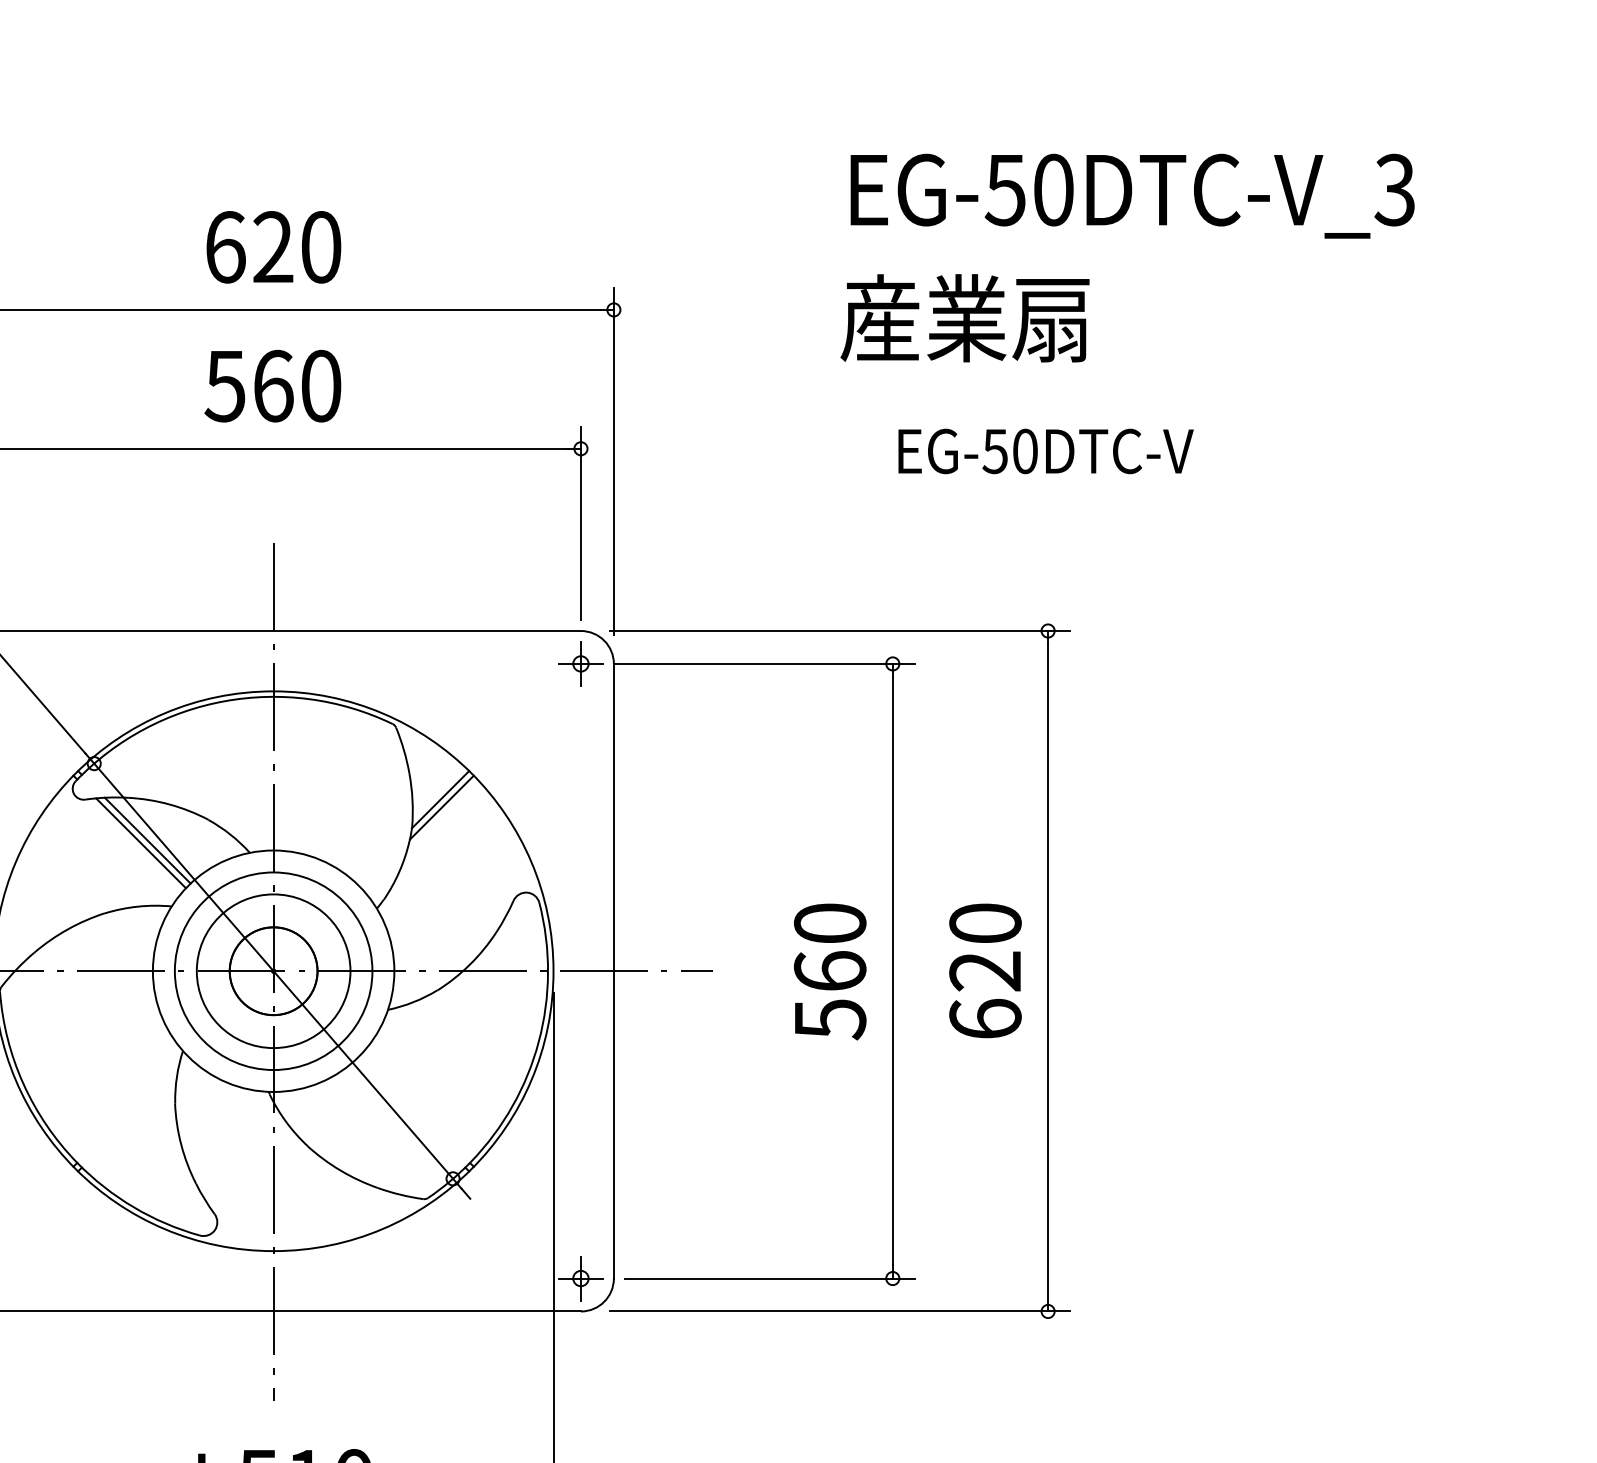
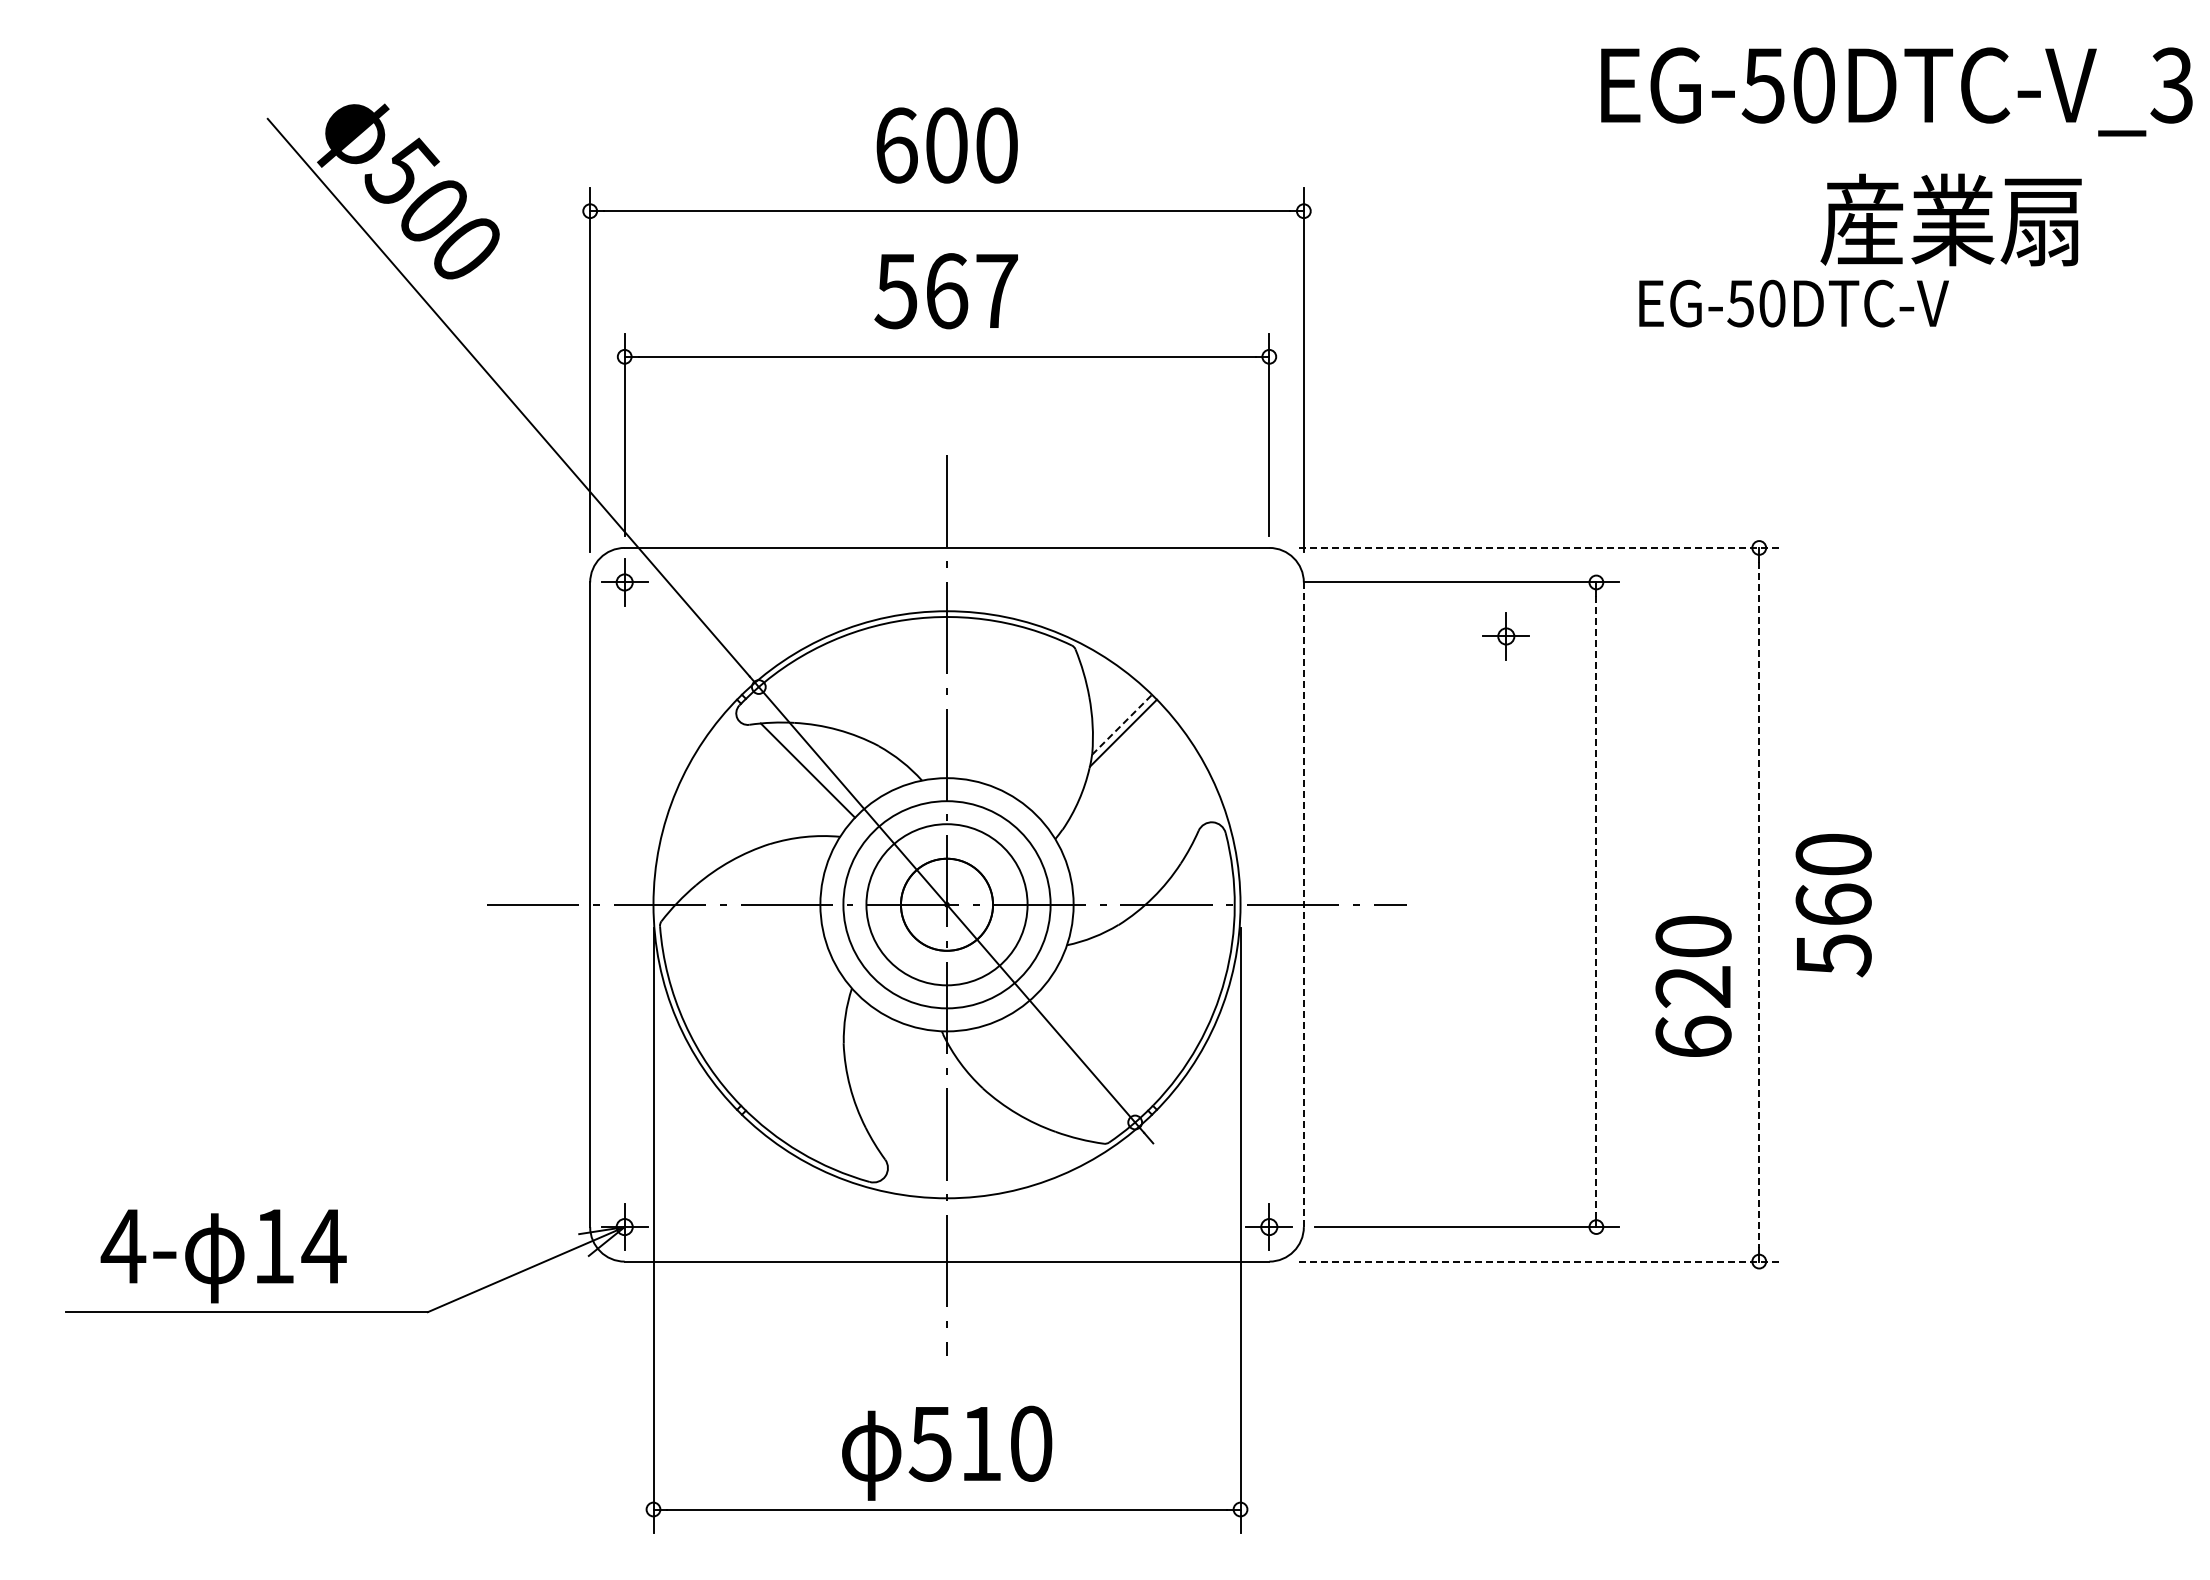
text: (1132, 195) -> (1896, 91), moved
text: (273, 247) -> (946, 145), 620 -> 600
text: (964, 317) -> (1950, 219), moved
text: (320, 386) -> (996, 291), 560 -> 567
text: (1045, 451) -> (1793, 303), moved
line: (840, 630) -> (1541, 547), solid -> dashed
part: (580, 663) -> (1505, 636), moved
line: (440, 799) -> (1122, 724), solid -> dashed
line: (147, 840) -> (814, 767), removed
text: (985, 970) -> (1693, 986), moved
line: (613, 971) -> (1303, 905), solid -> dashed
text: (830, 971) -> (1833, 905), moved
line: (892, 971) -> (1596, 905), solid -> dashed
line: (1048, 971) -> (1759, 905), solid -> dashed
line: (840, 1311) -> (1541, 1261), solid -> dashed

